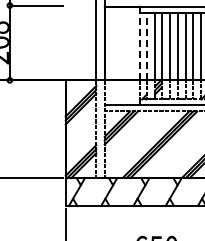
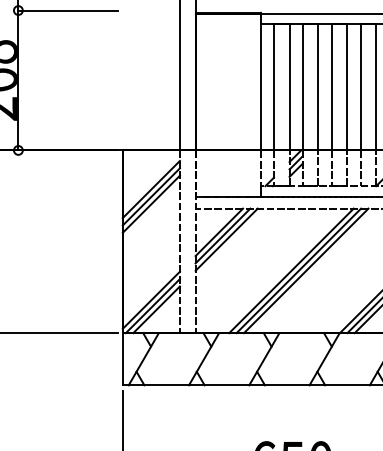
line: (139, 43) -> (260, 81), dashed -> solid
line: (146, 46) -> (273, 87), dashed -> solid

